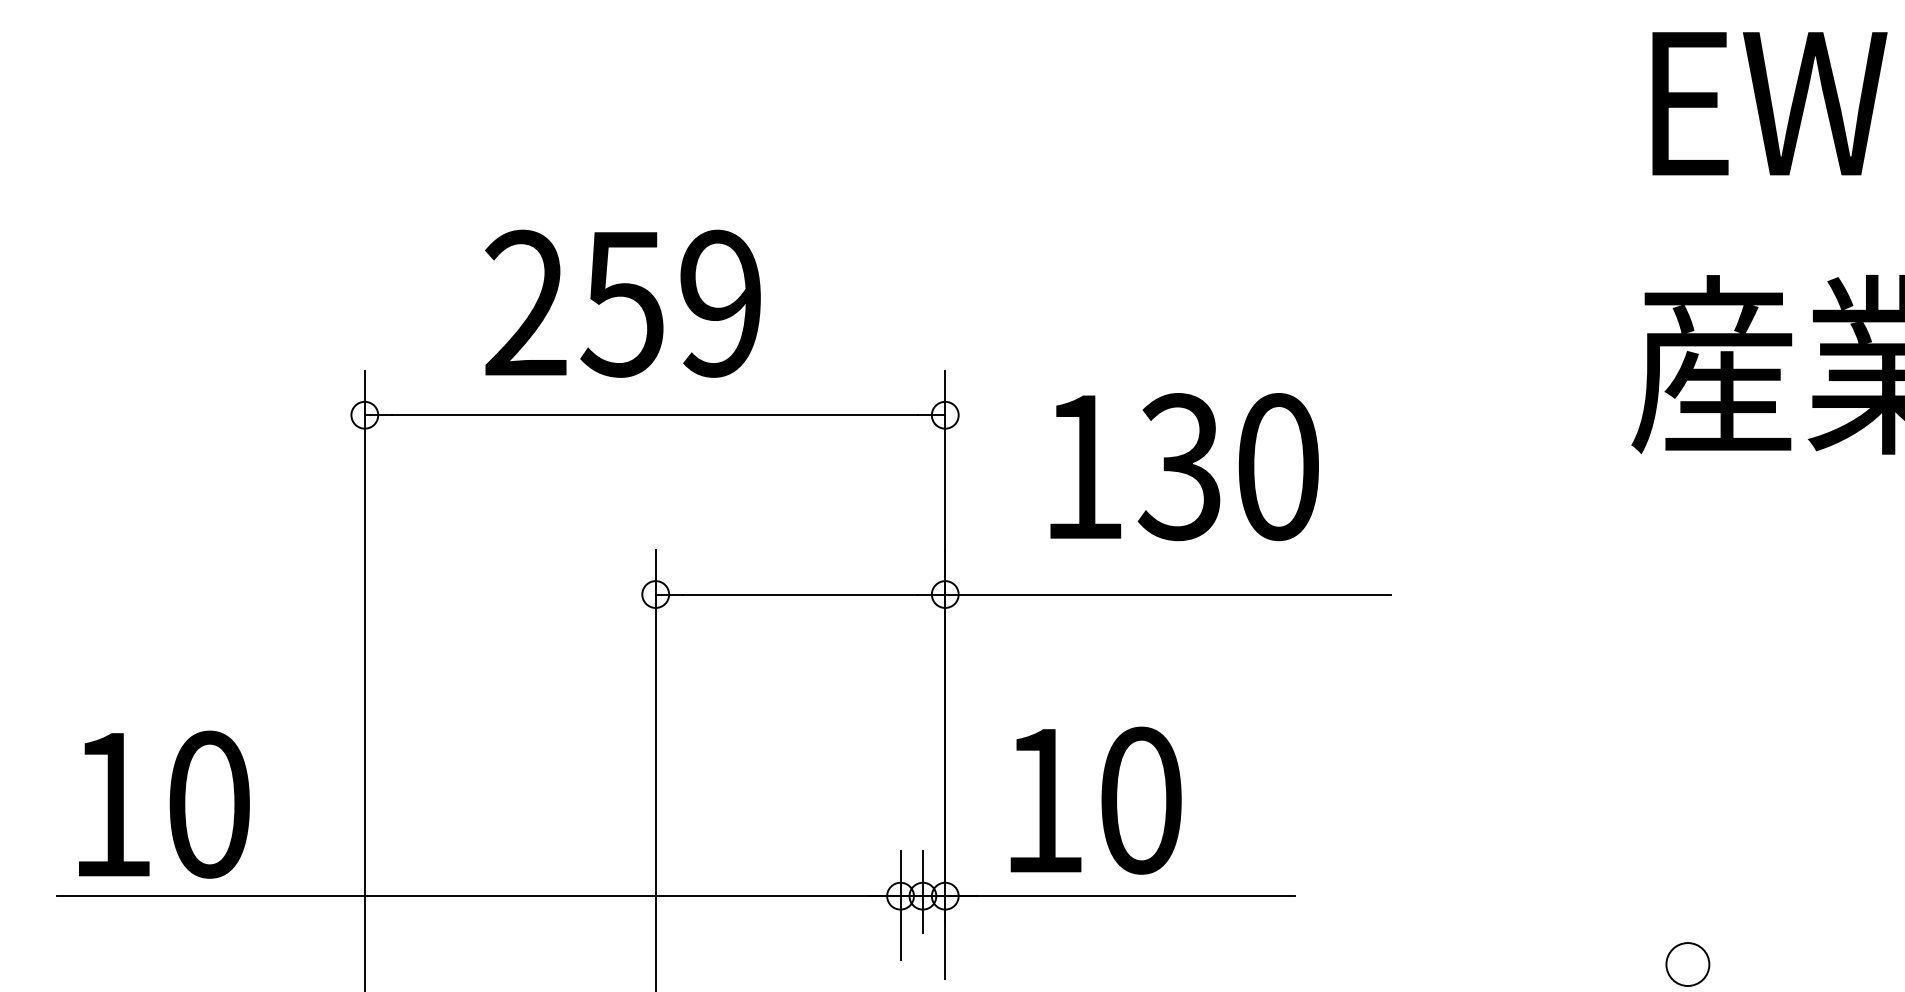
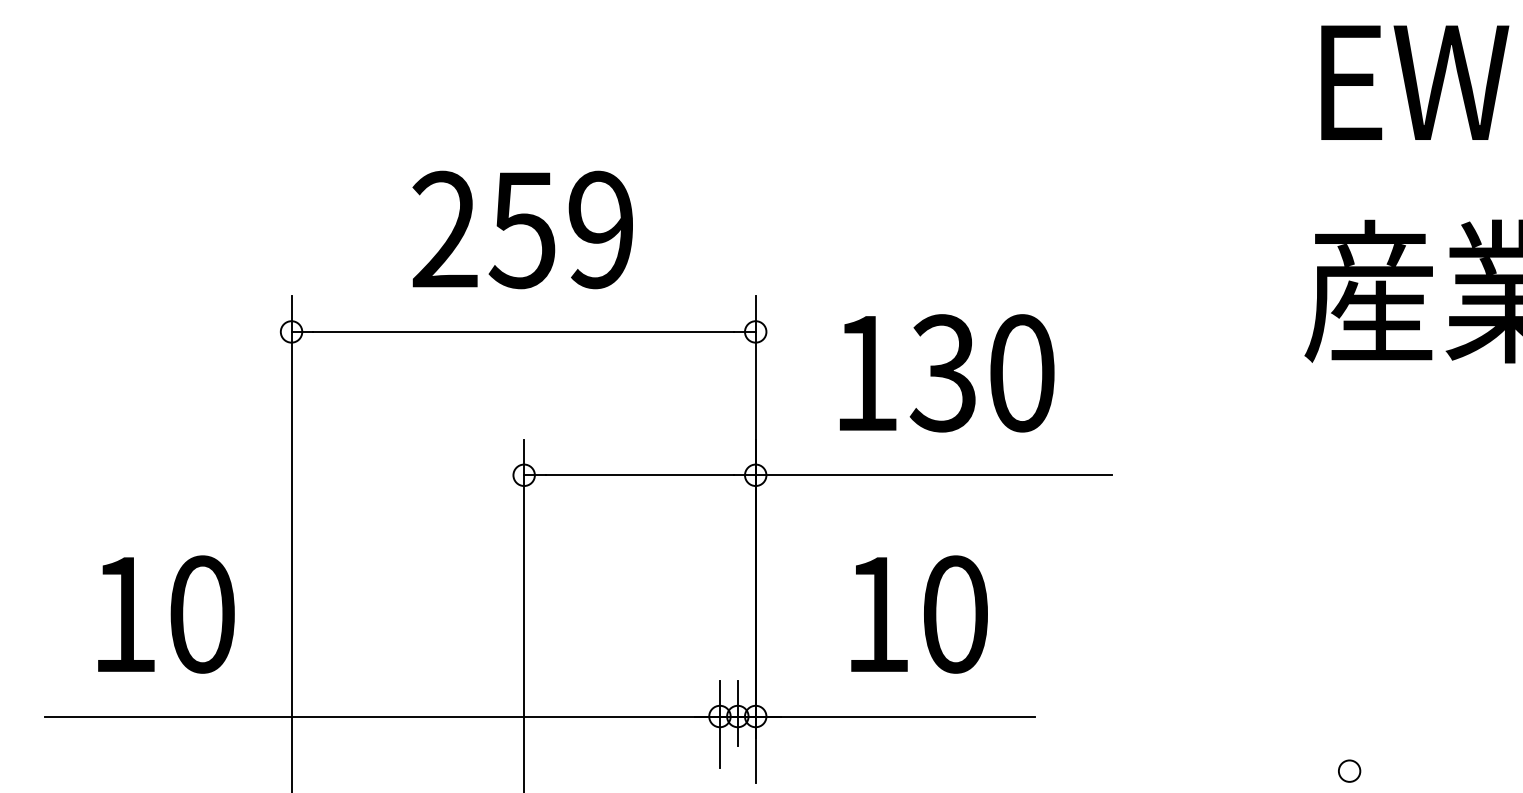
text: (622, 303) -> (522, 229), moved
text: (1095, 800) -> (919, 614), moved
text: (164, 804) -> (166, 614), moved
circle: (1687, 964) -> (1349, 771), size x0.62

